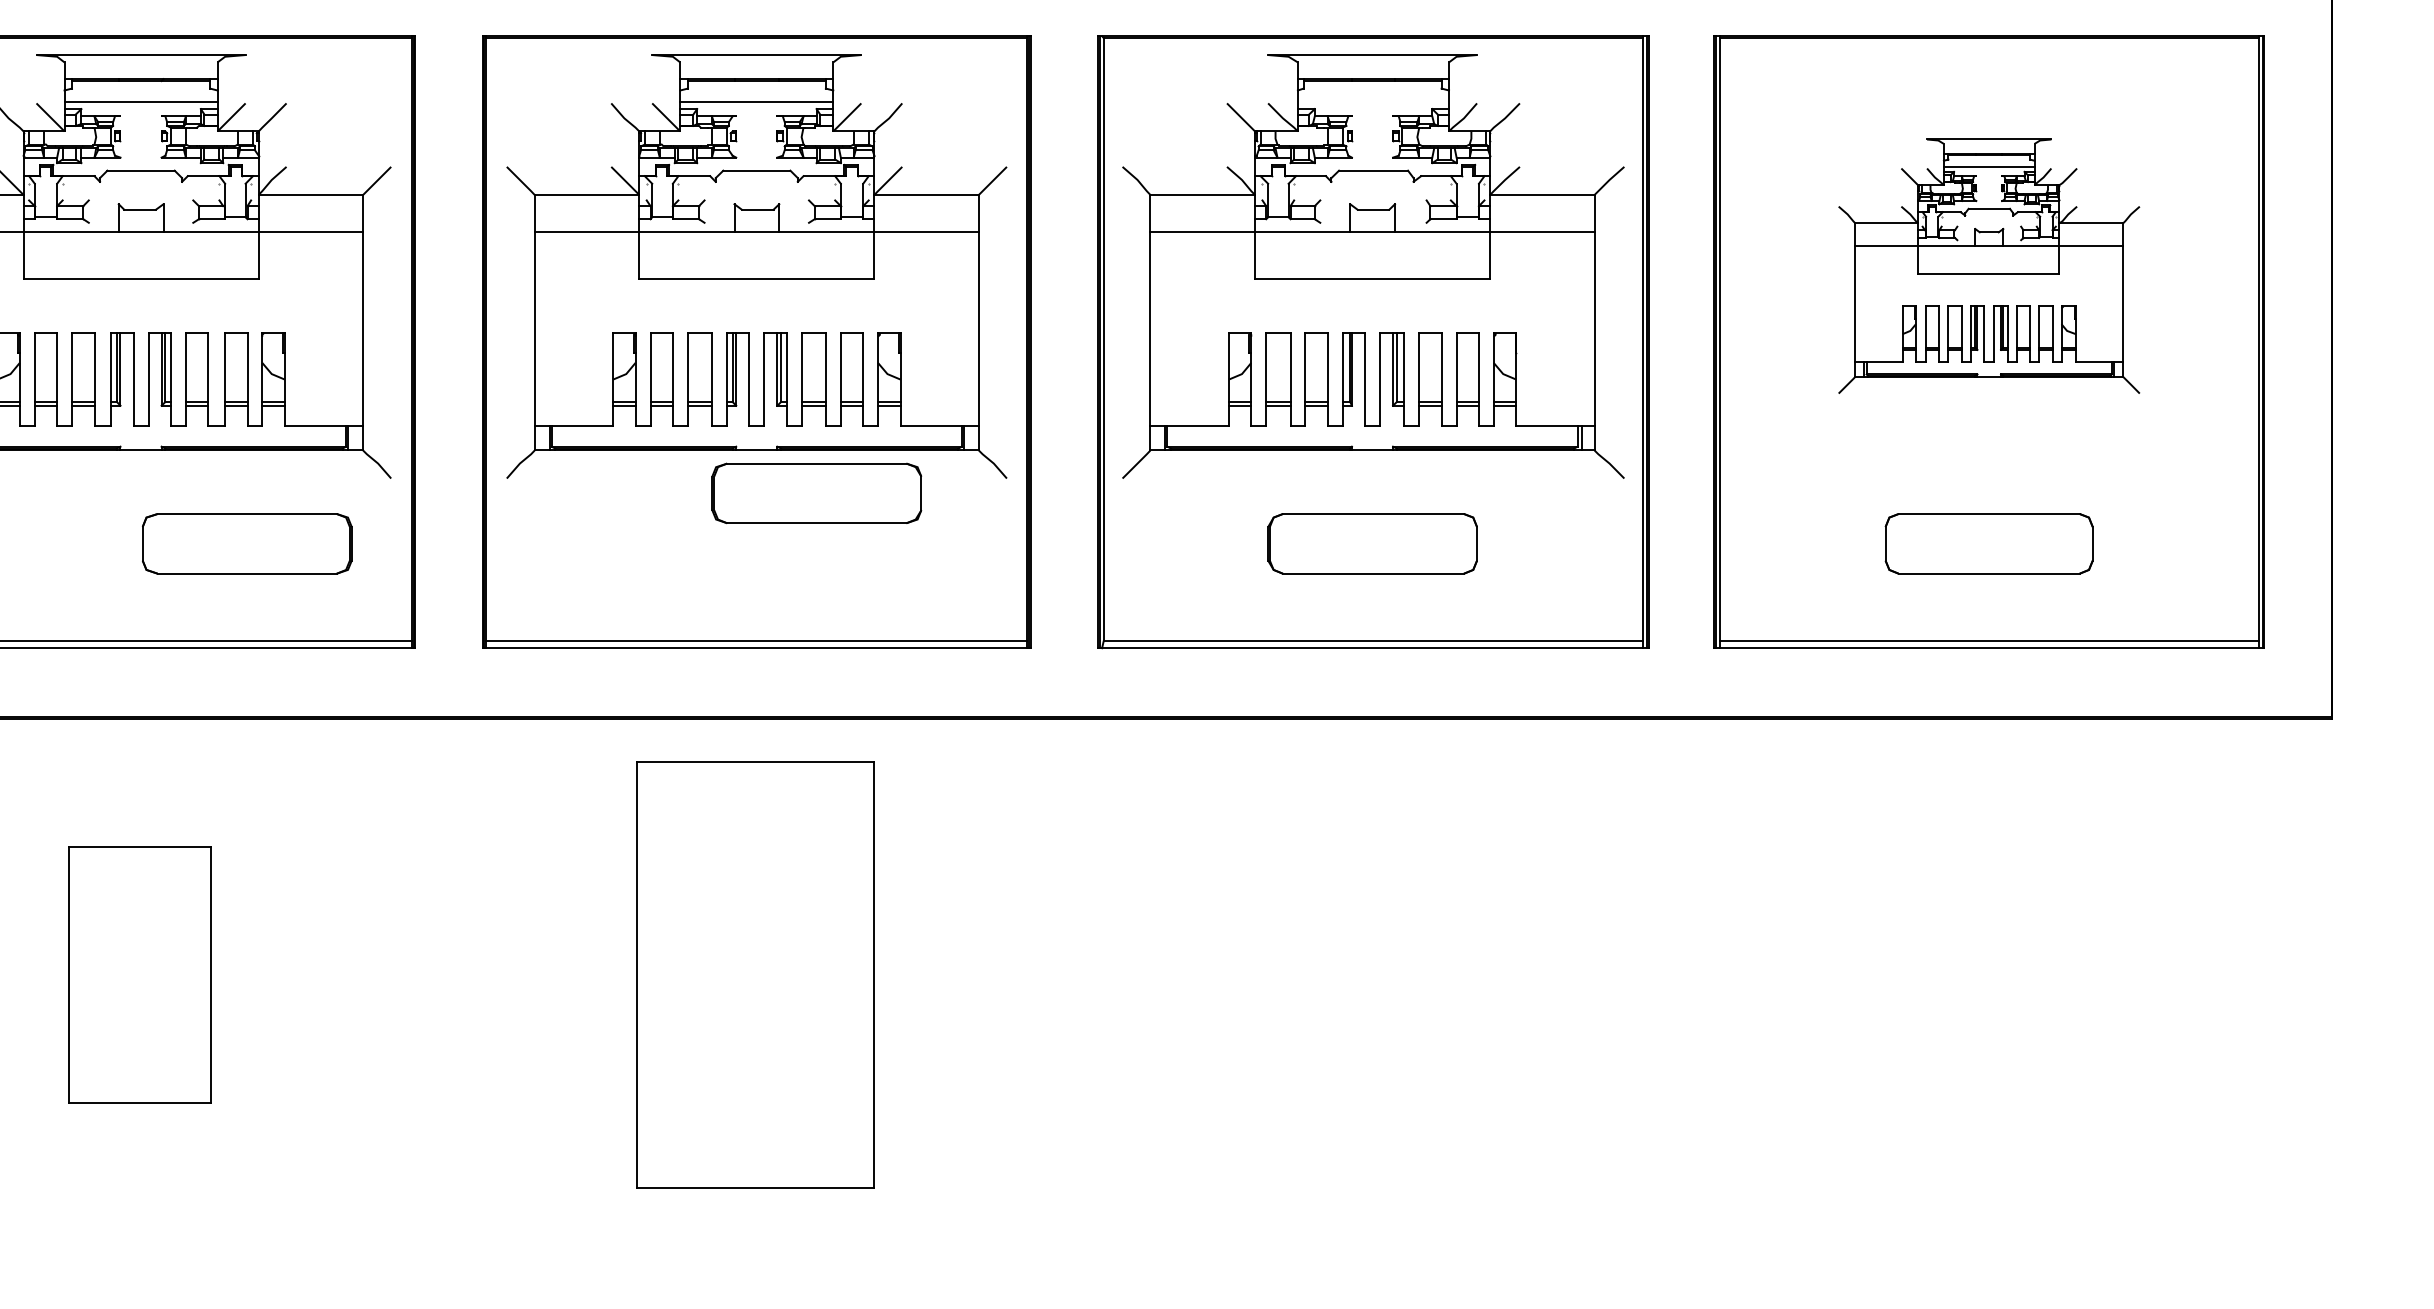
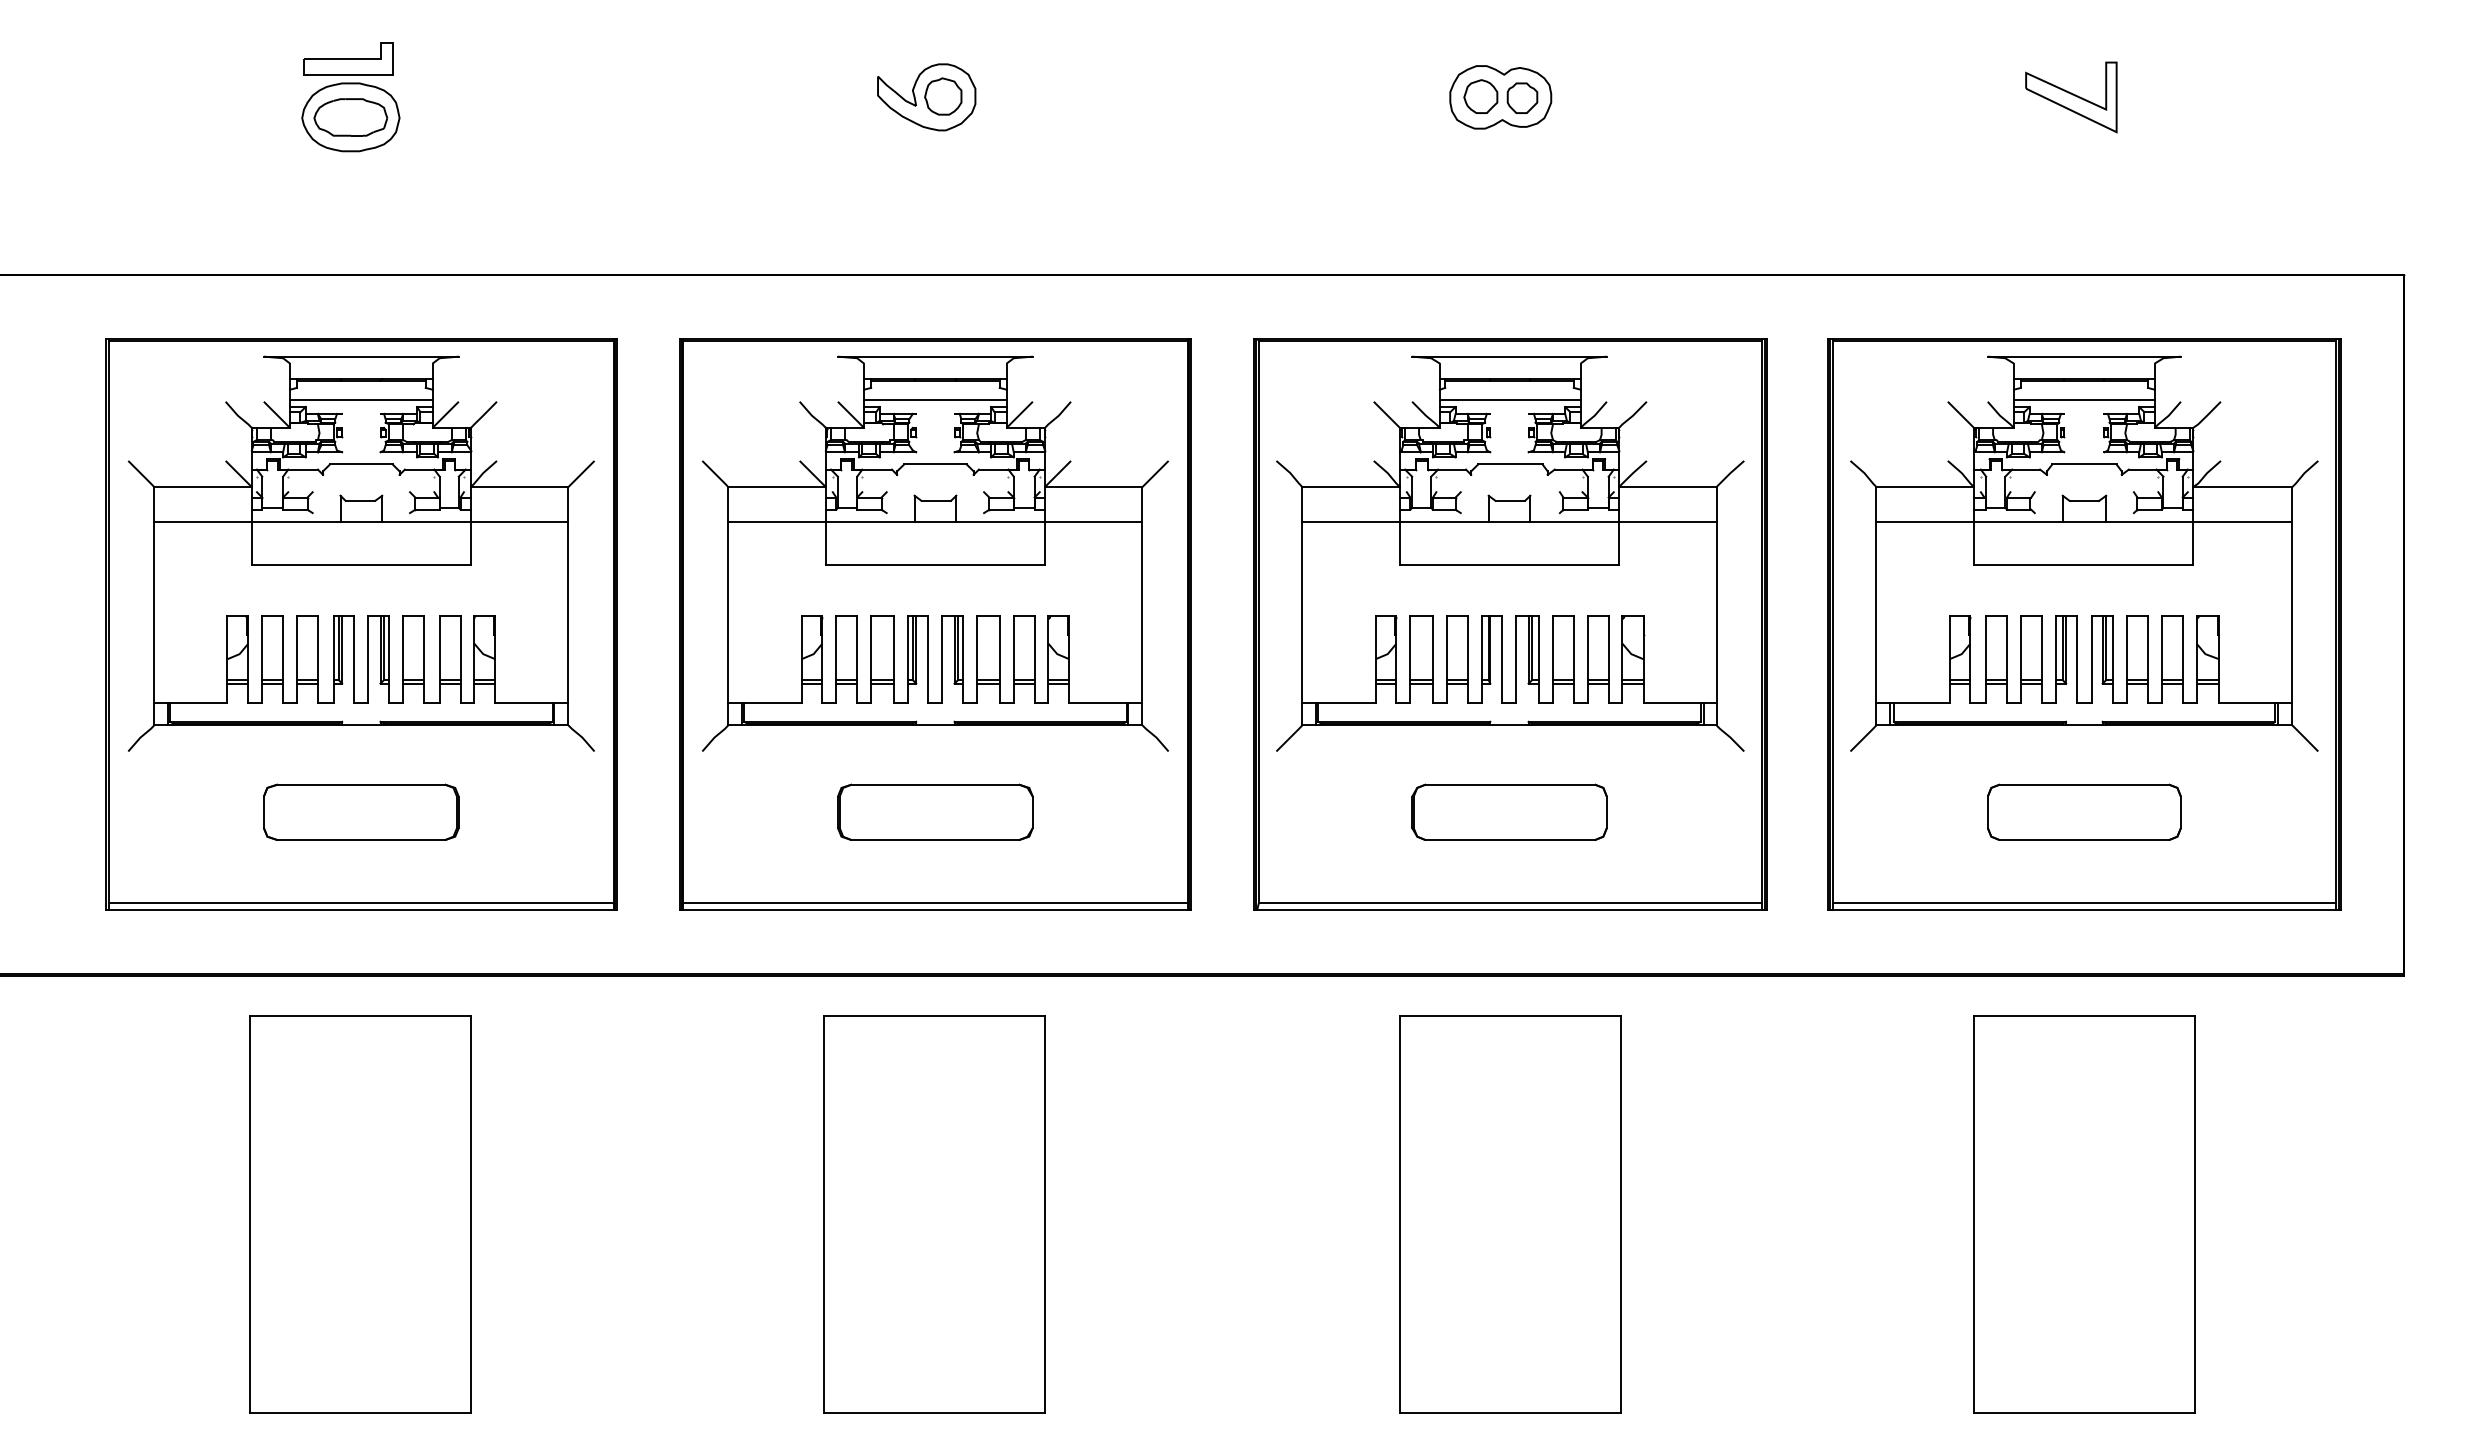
line: (1372, 102) -> (1509, 400), added
part: (1989, 266) -> (2084, 553), size x1.67
part: (816, 492) -> (935, 811), moved
part: (247, 542) -> (361, 811), moved
part: (140, 975) -> (360, 1214), size x1.67
part: (1373, 975) -> (1510, 1214), added
part: (1989, 975) -> (2084, 1214), added

